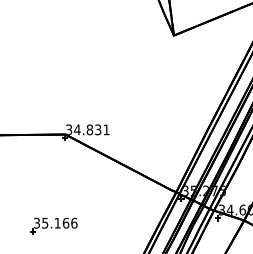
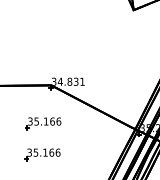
part: (54, 184) -> (43, 123), added

